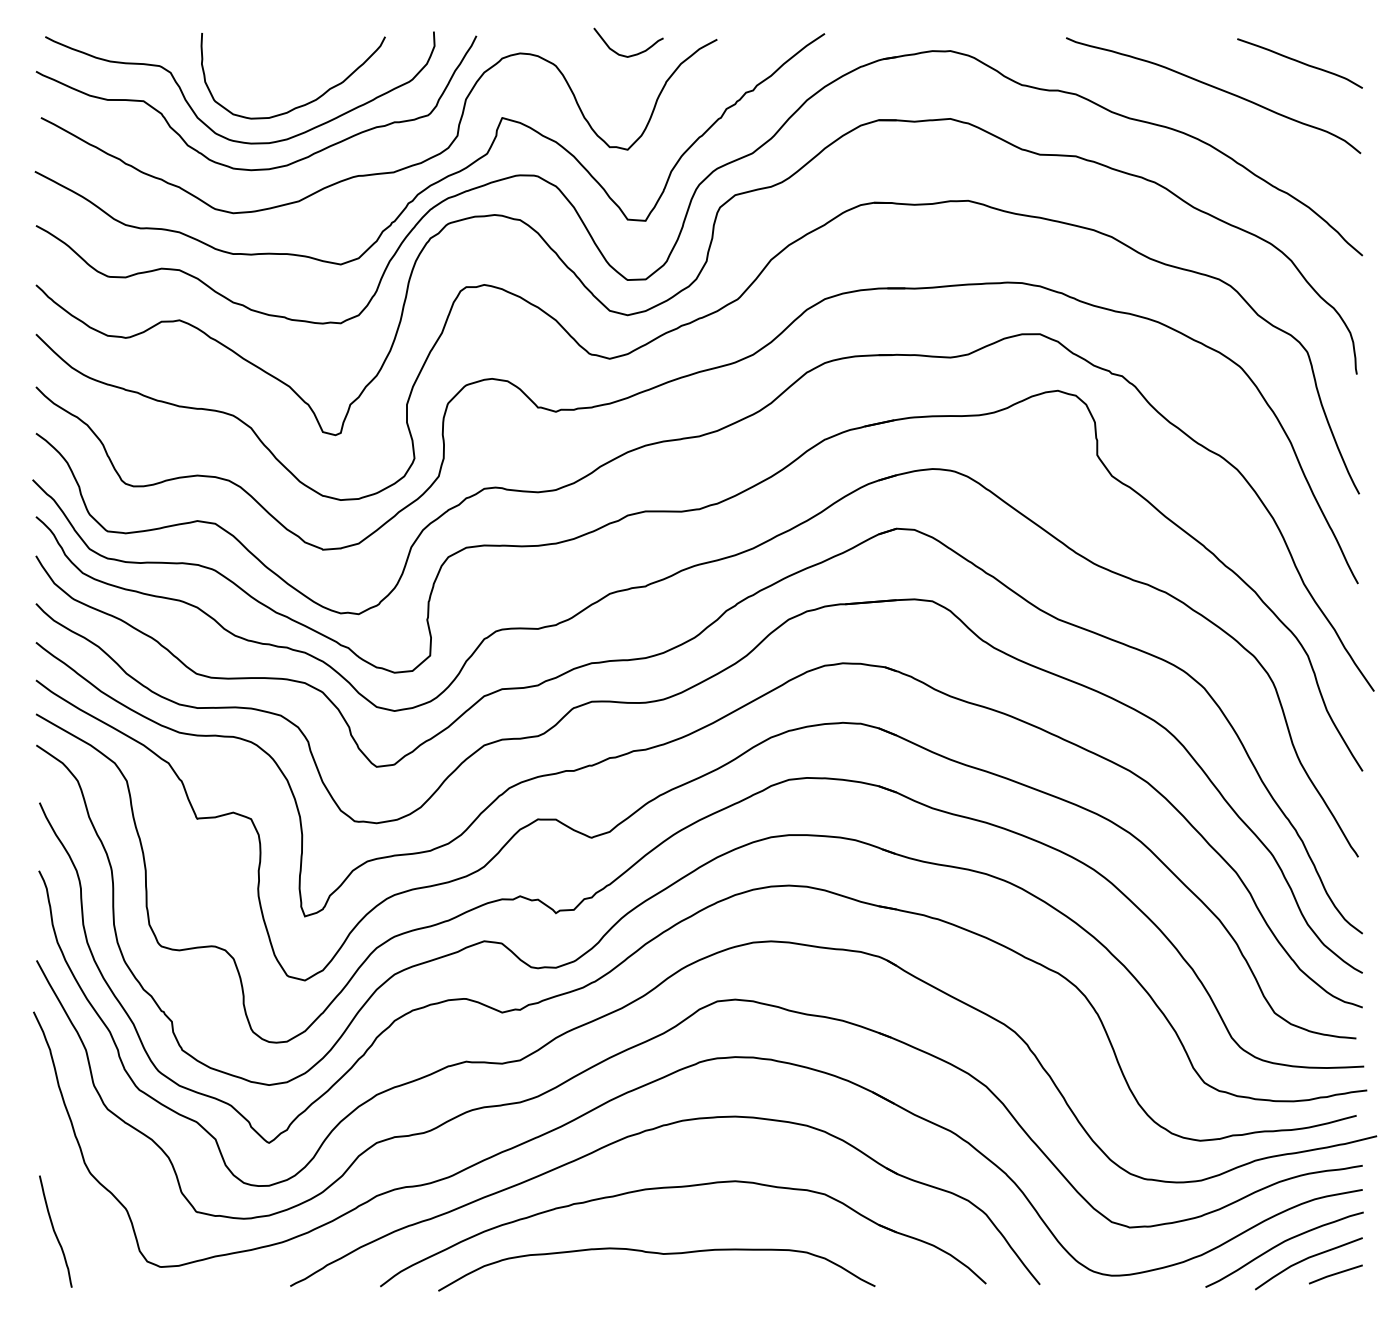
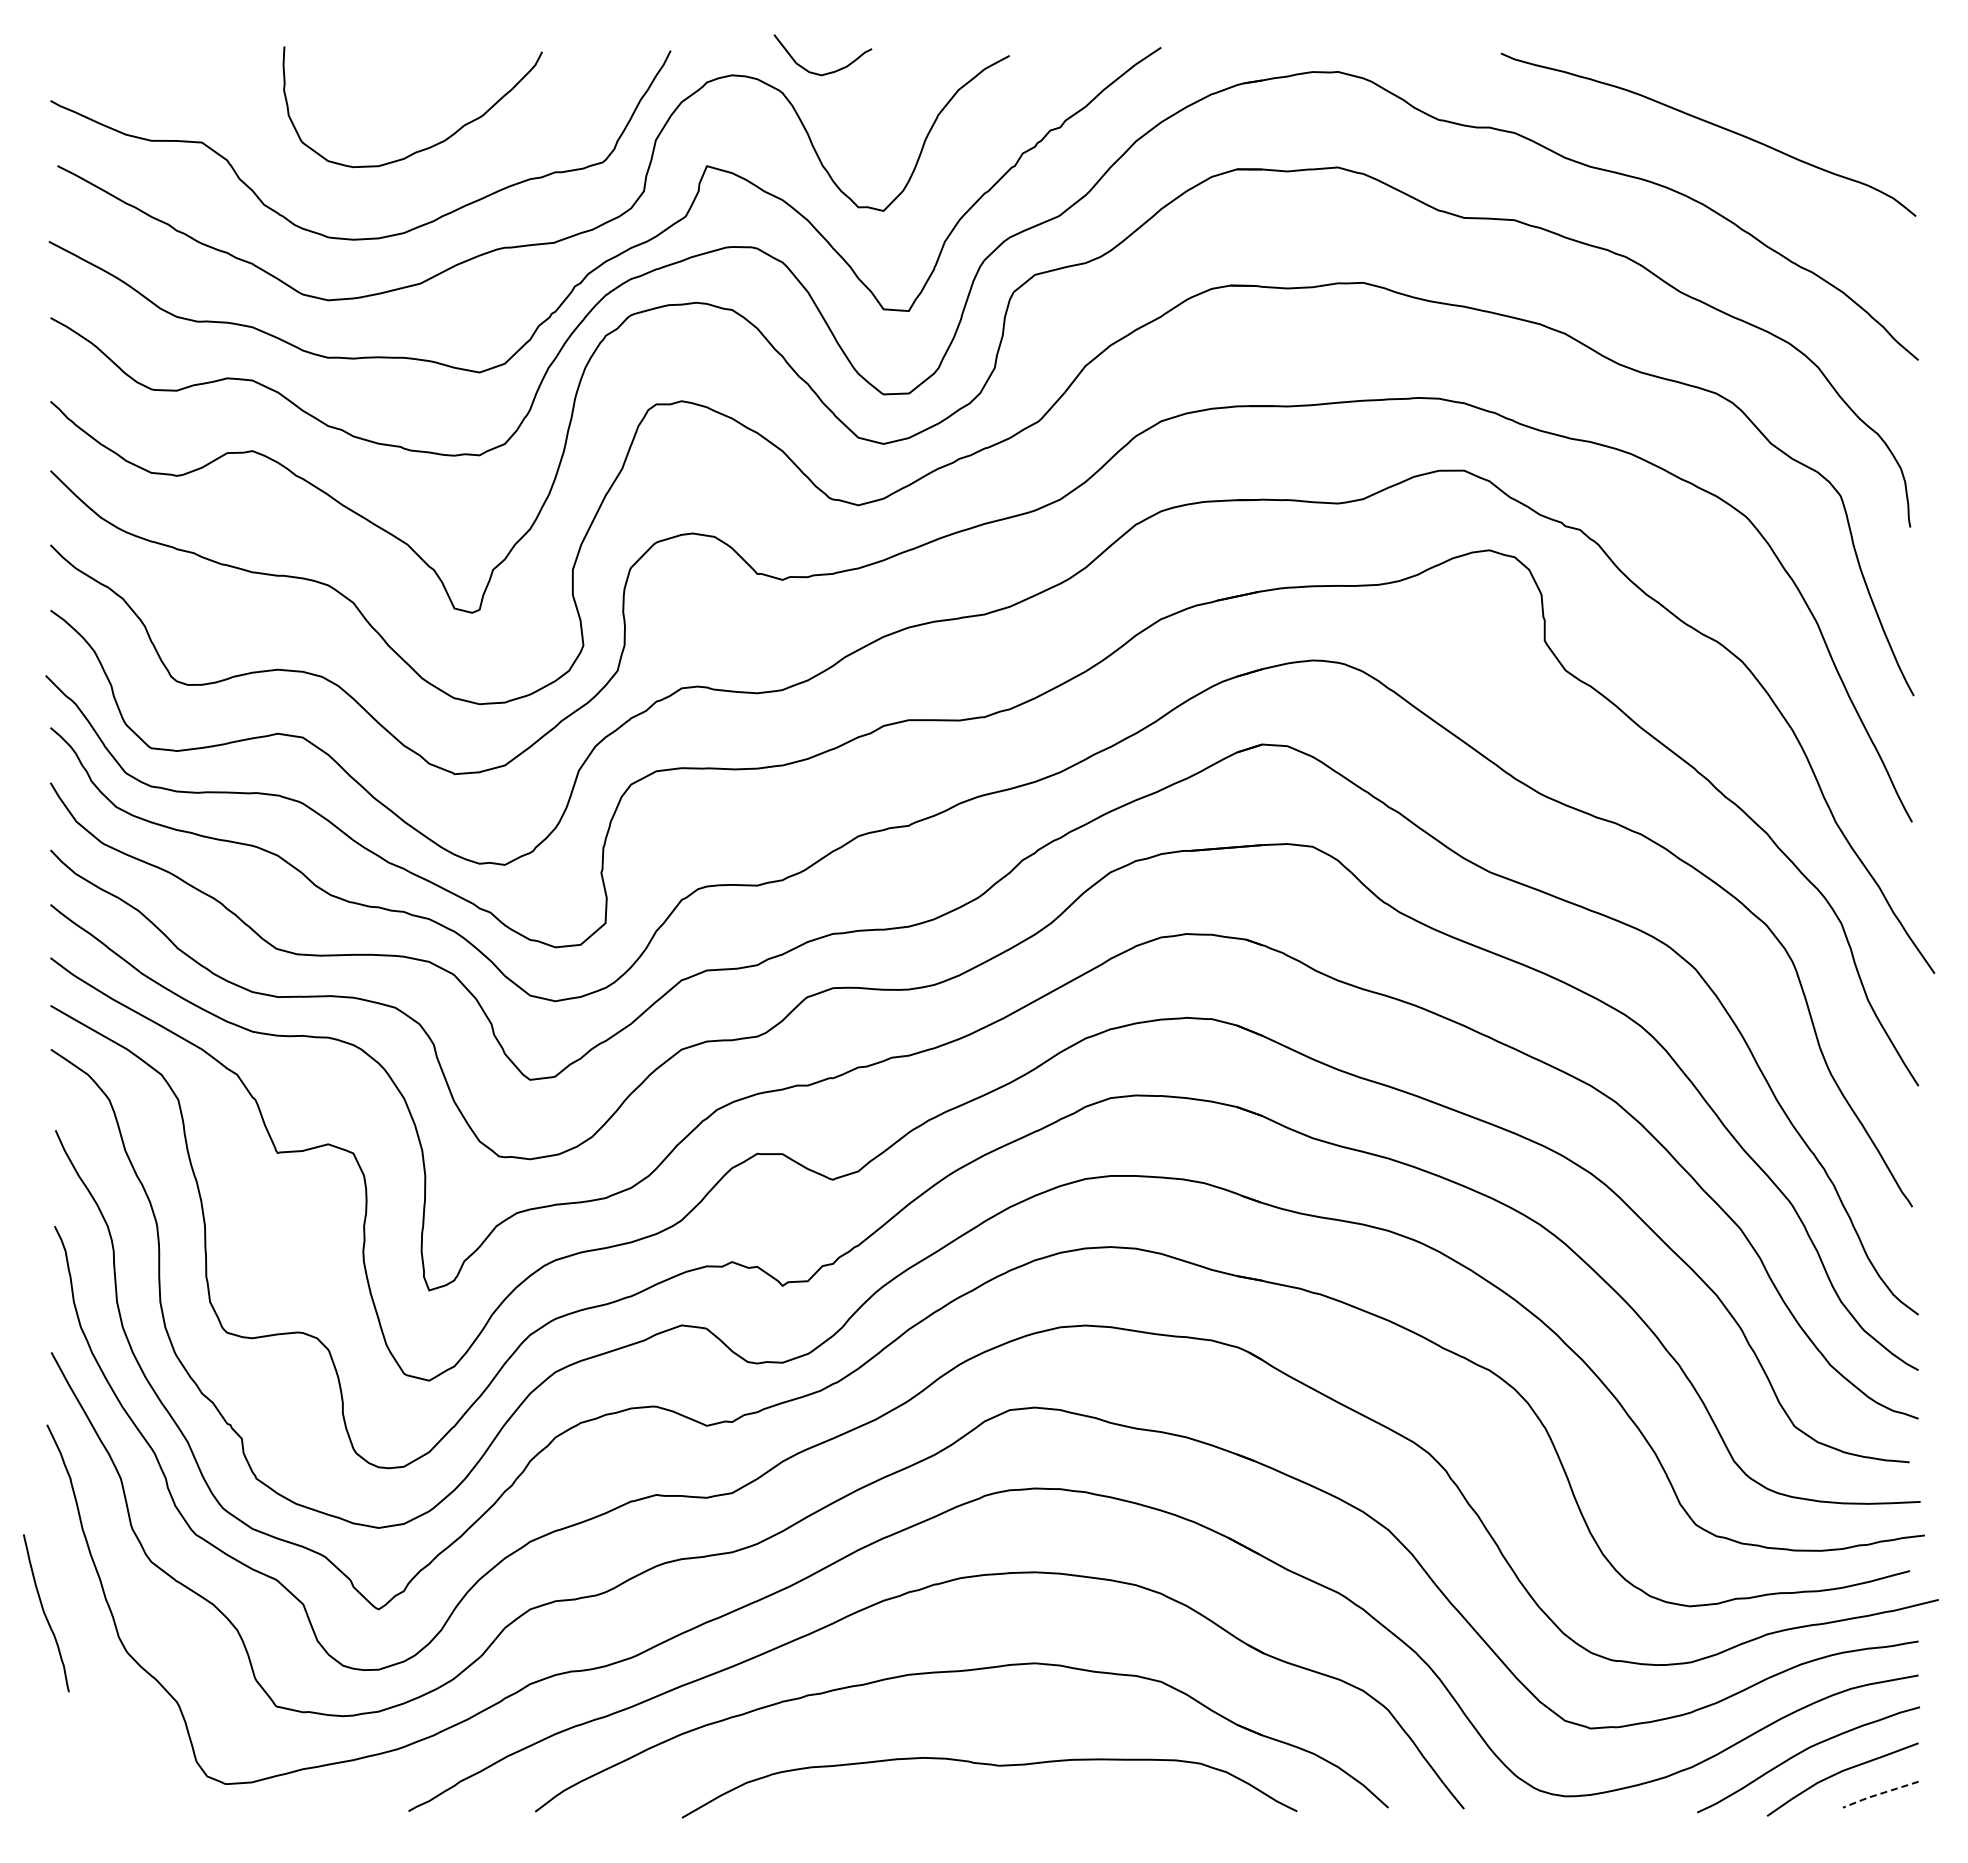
curve: (631, 54) -> (827, 72), moved
curve: (1299, 62) -> (1829, 88), removed
curve: (210, 127) -> (295, 179), removed
curve: (55, 1231) -> (45, 1613), moved
curve: (661, 1254) -> (995, 1766), moved
line: (1334, 1274) -> (1879, 1794), solid -> dashed

